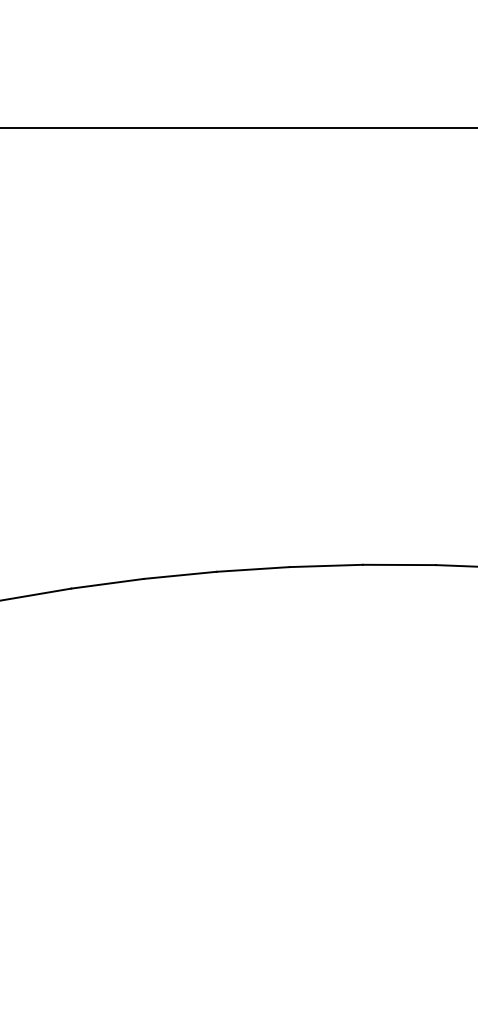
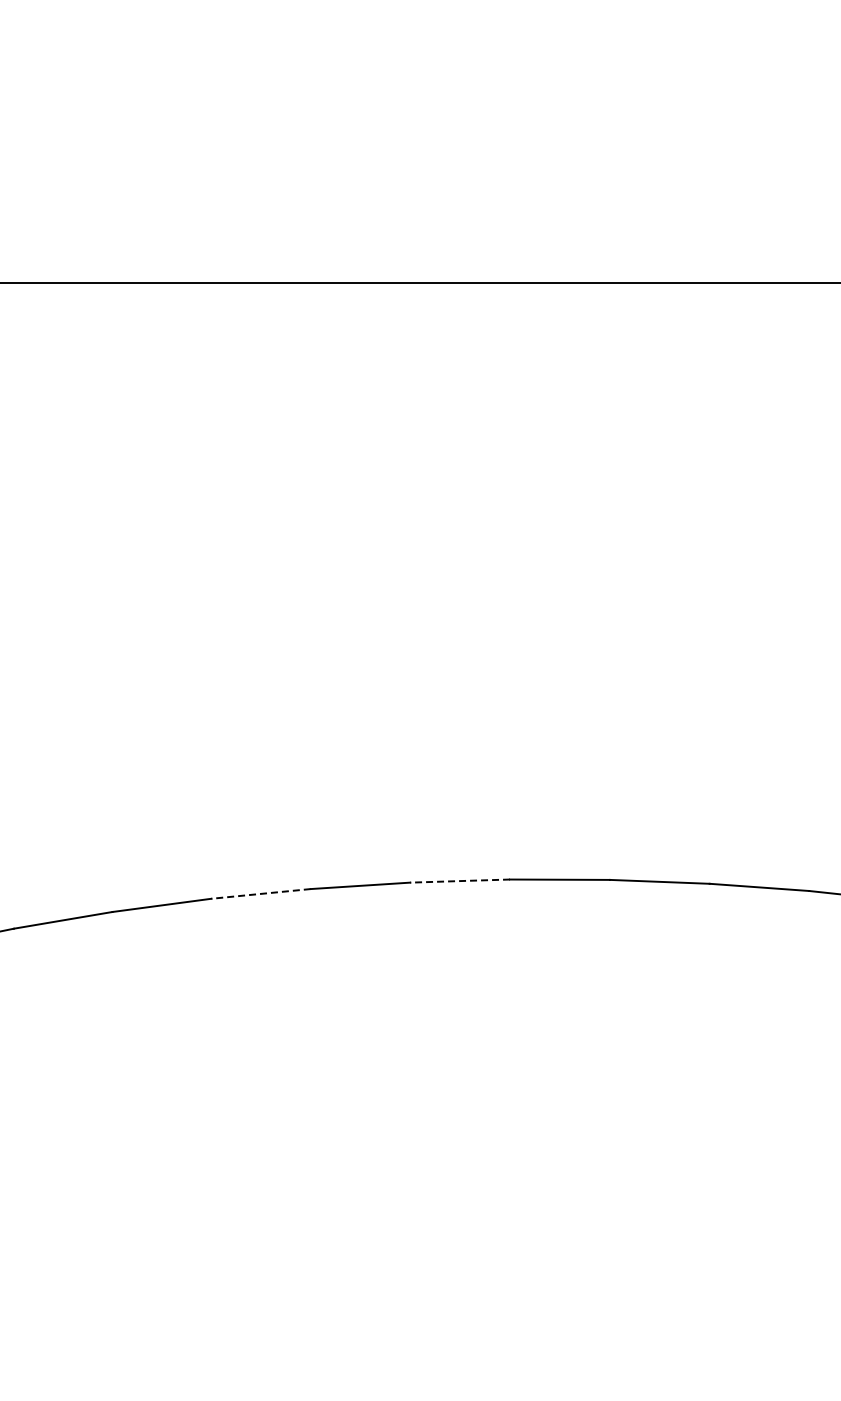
line: (326, 566) -> (460, 881), solid -> dashed
line: (180, 575) -> (261, 893), solid -> dashed

